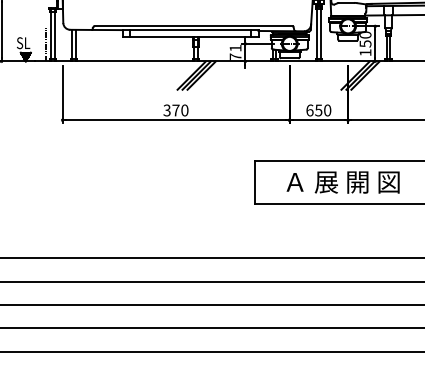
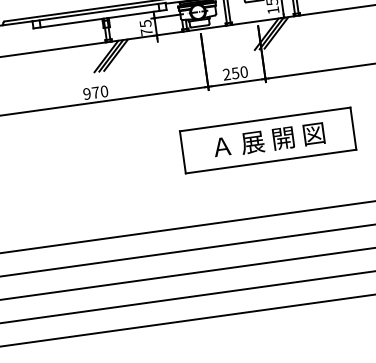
text: (235, 47) -> (145, 23), 71 -> 75
text: (166, 110) -> (86, 94), 370 -> 970
text: (309, 110) -> (226, 74), 650 -> 250

